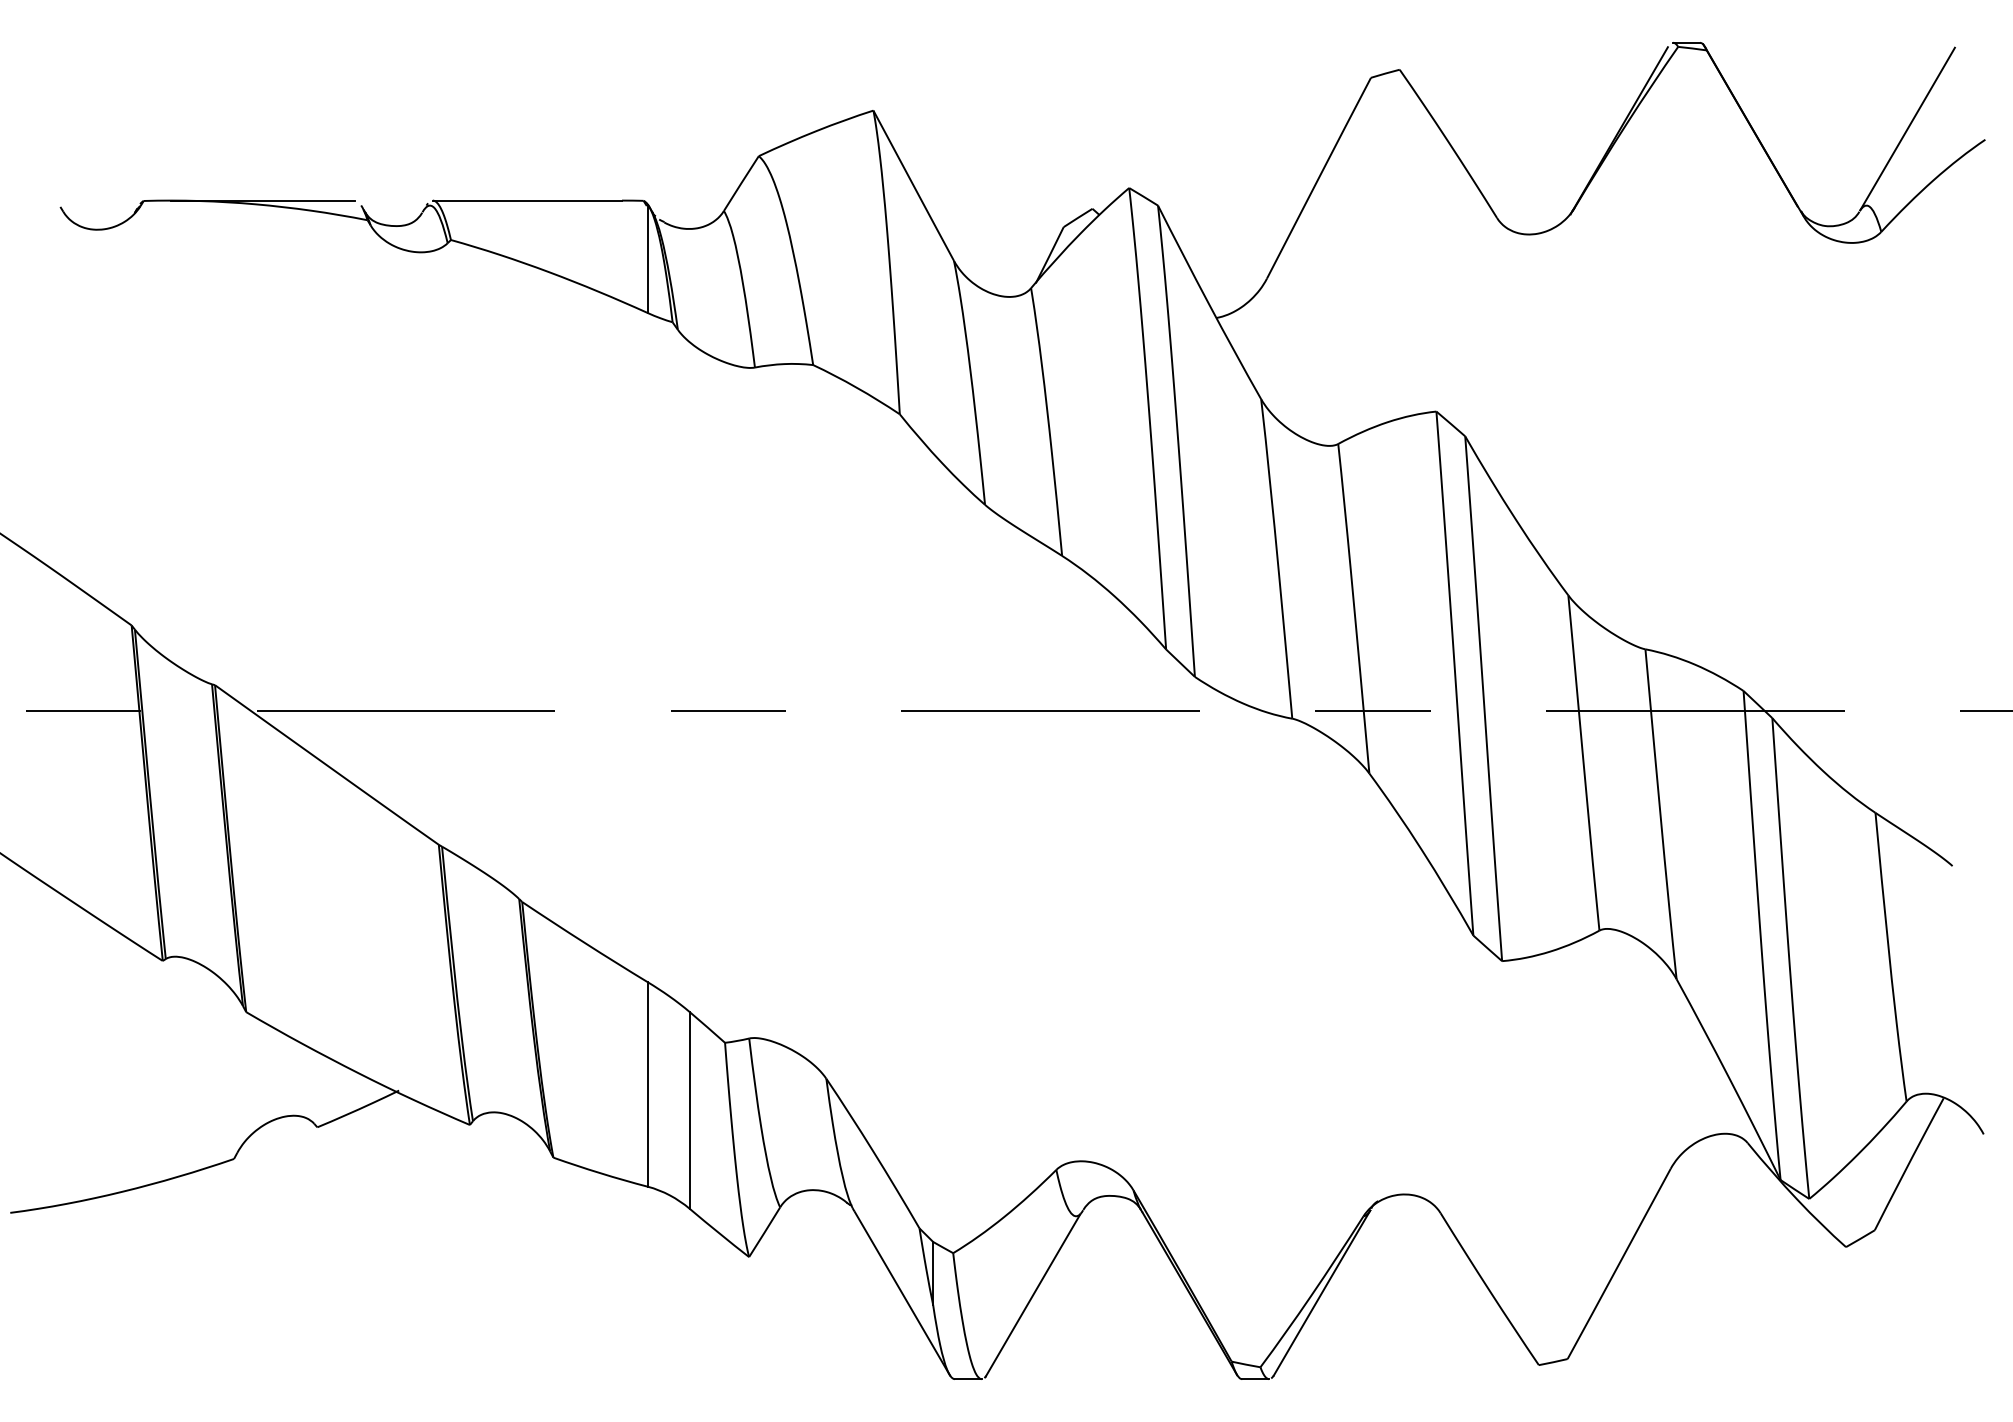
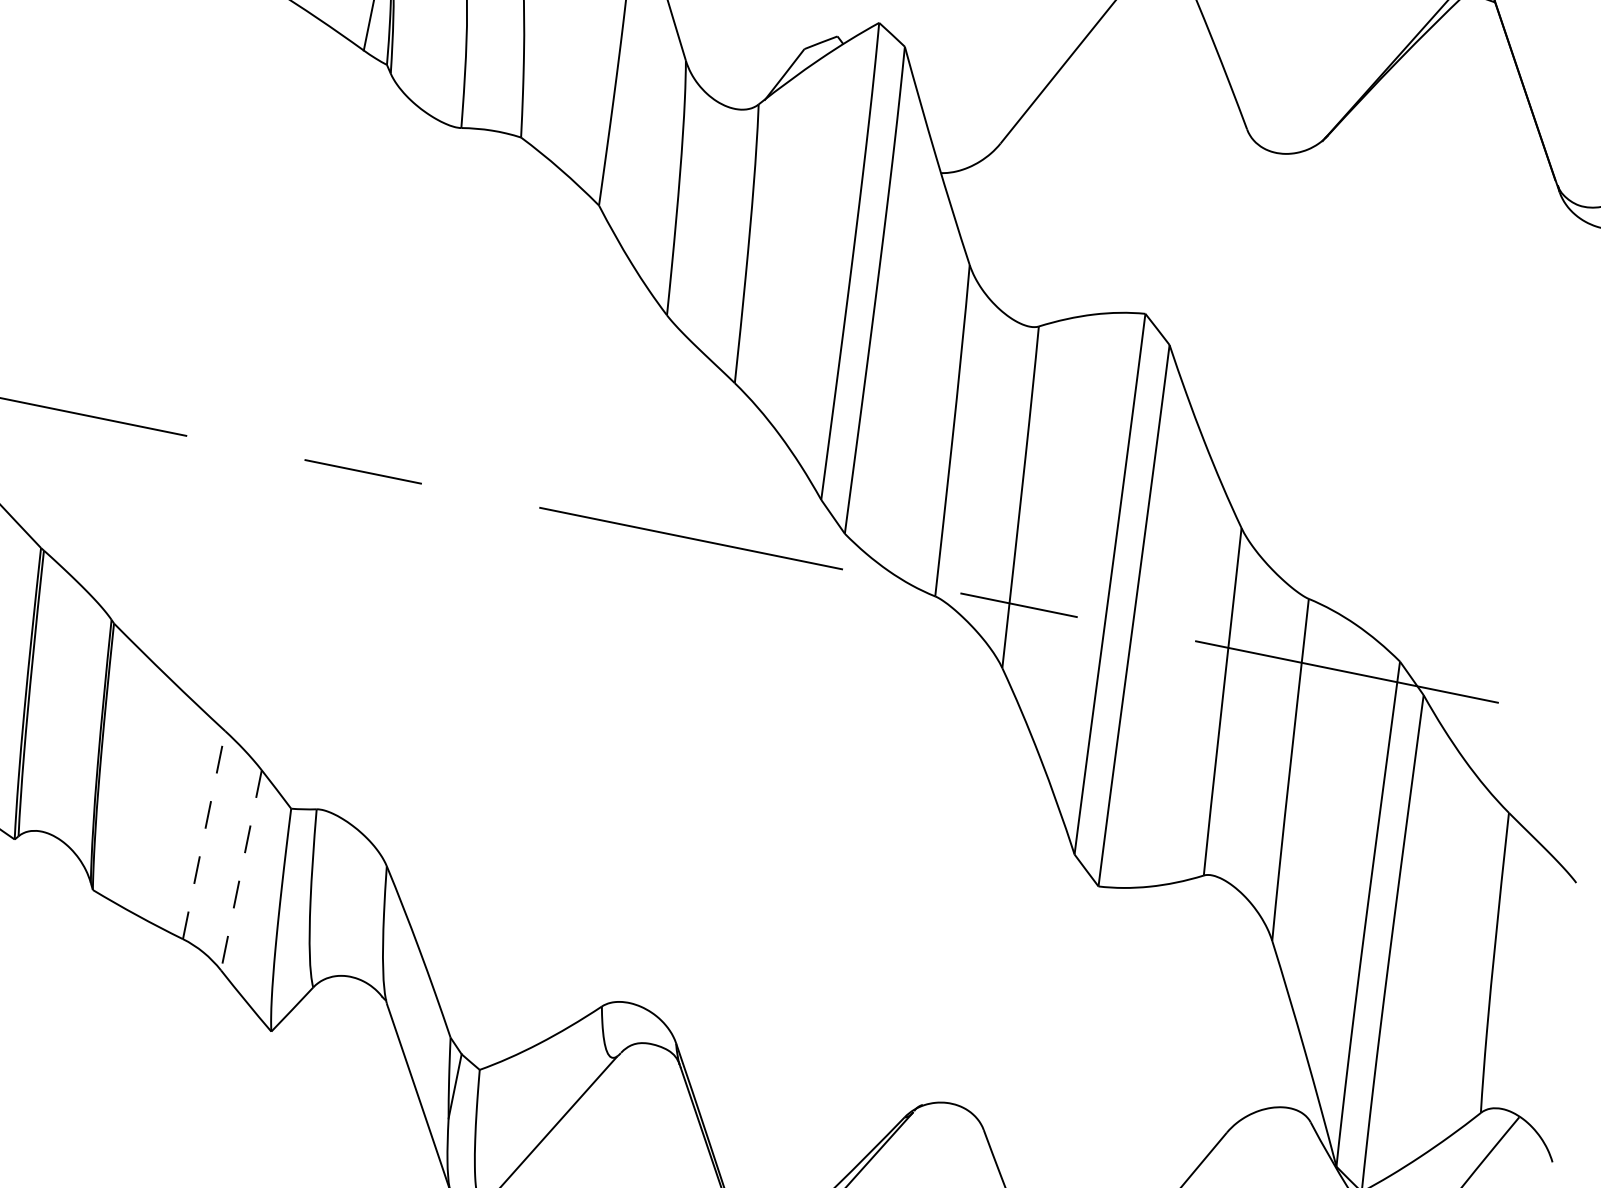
line: (647, 1084) -> (203, 835), solid -> dashed
line: (689, 1111) -> (240, 871), solid -> dashed

